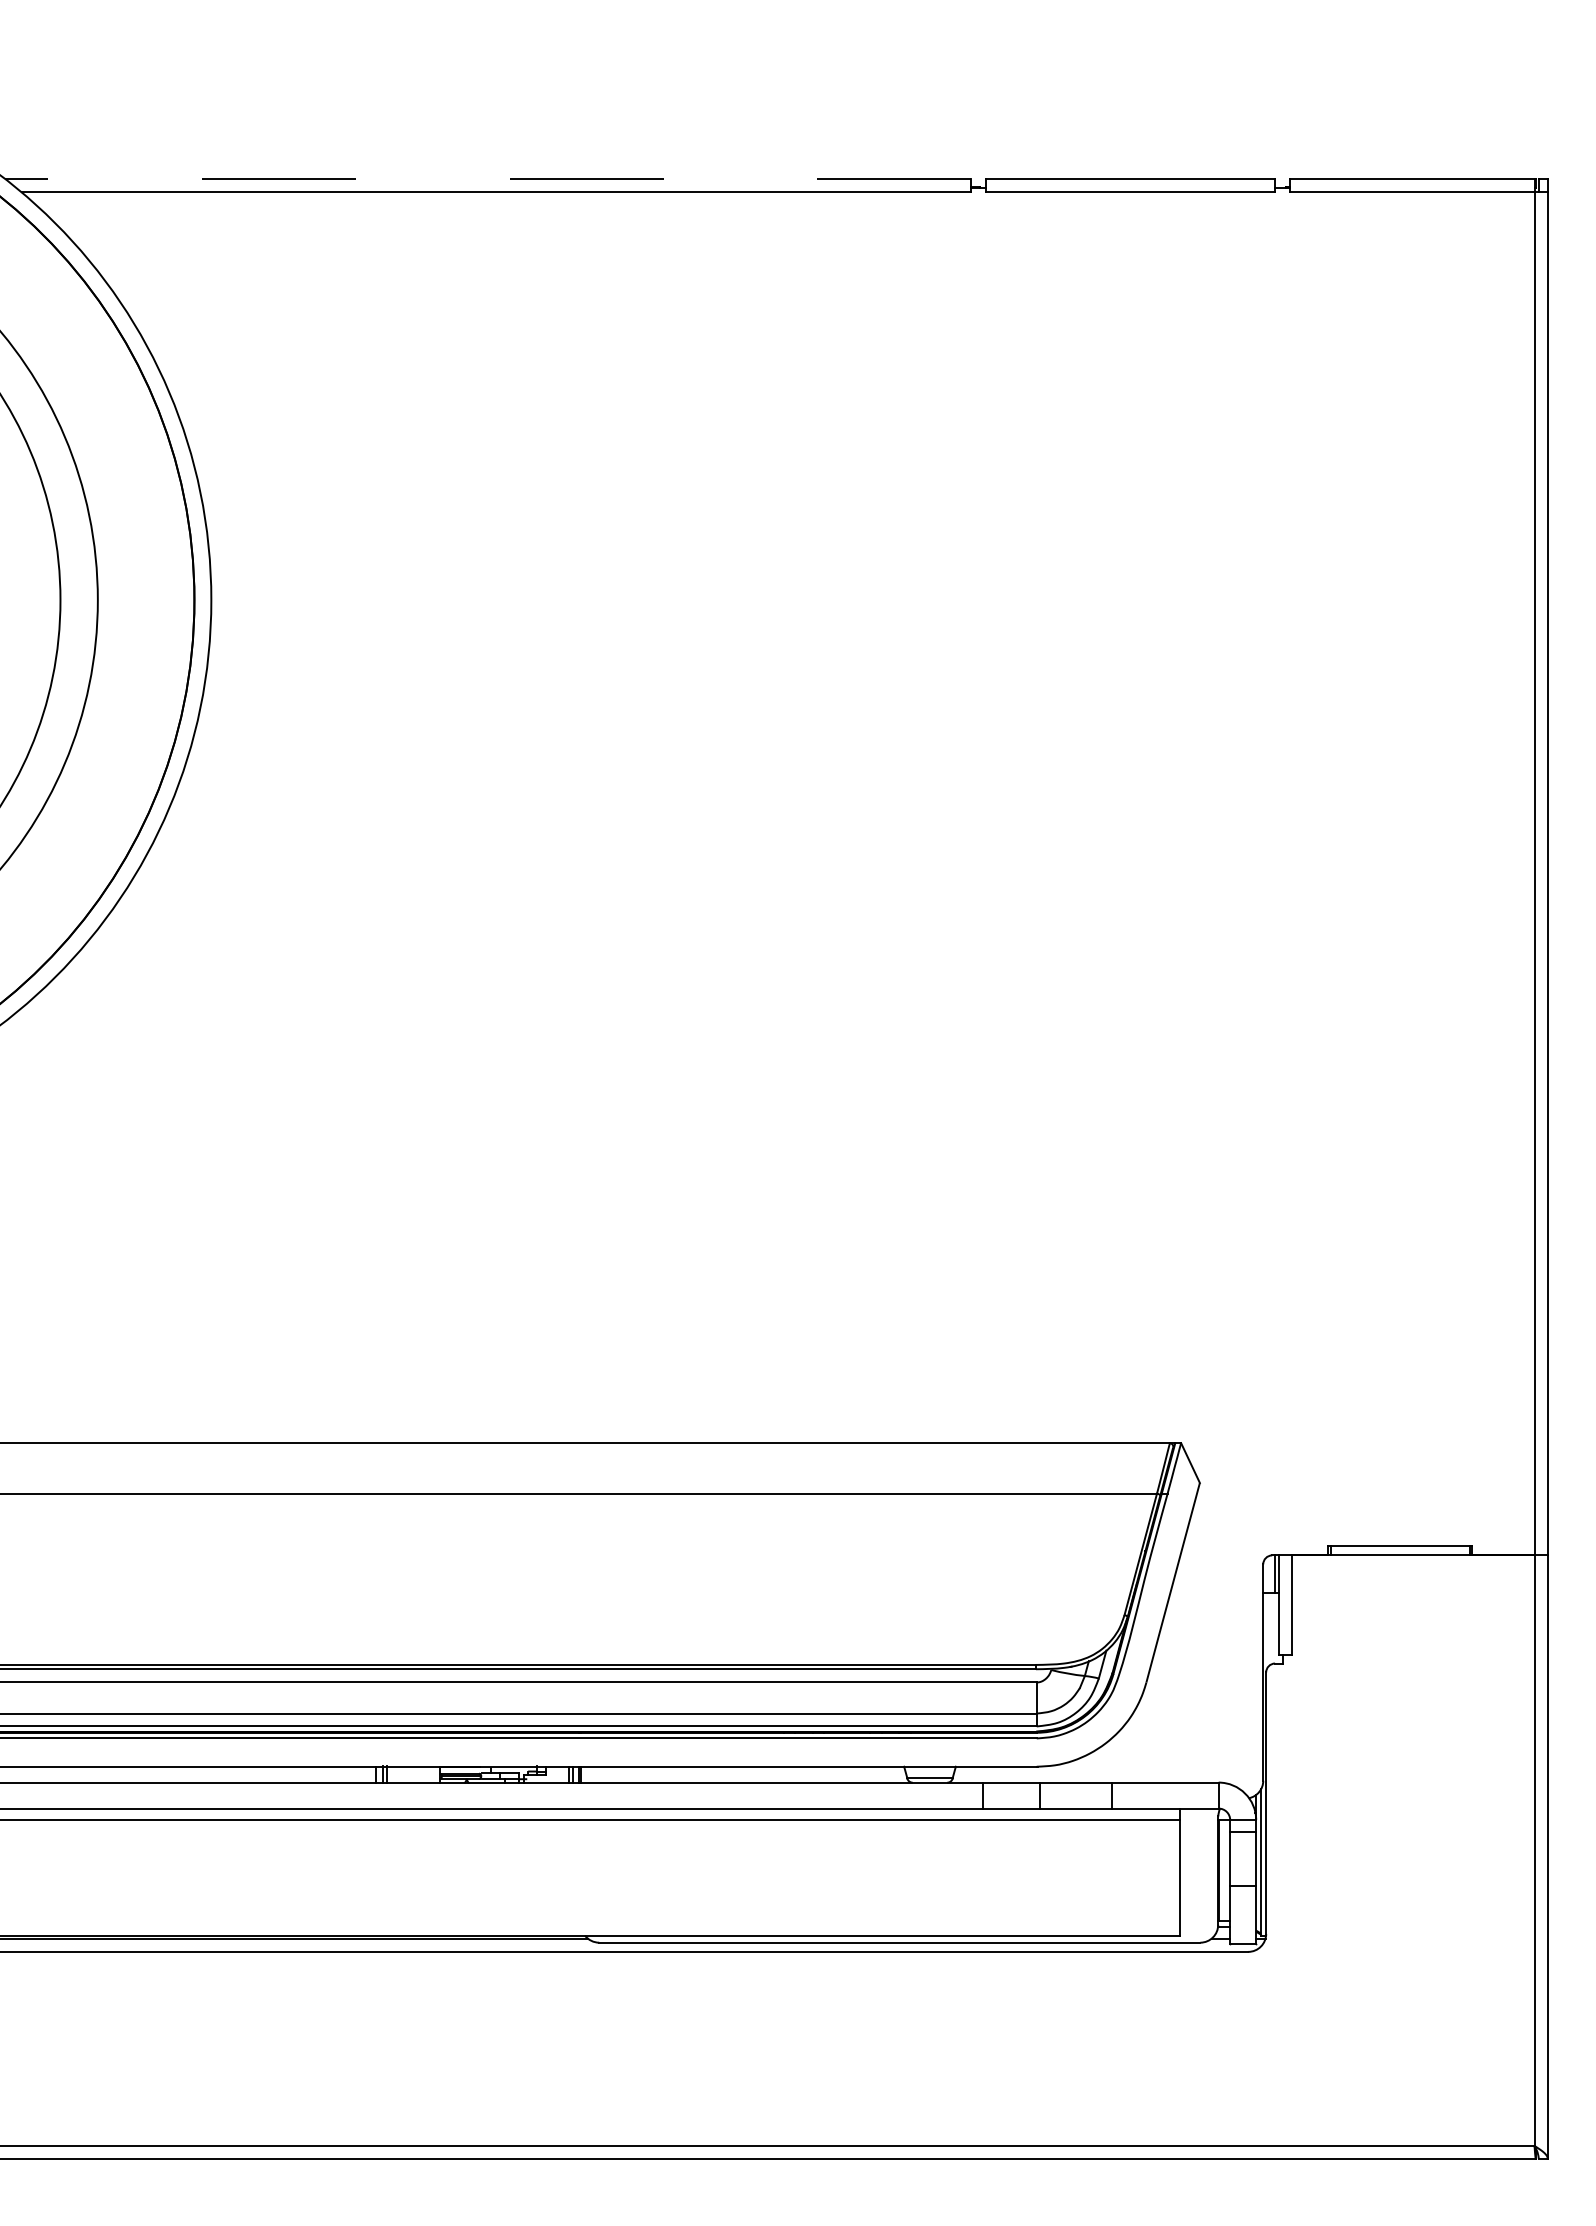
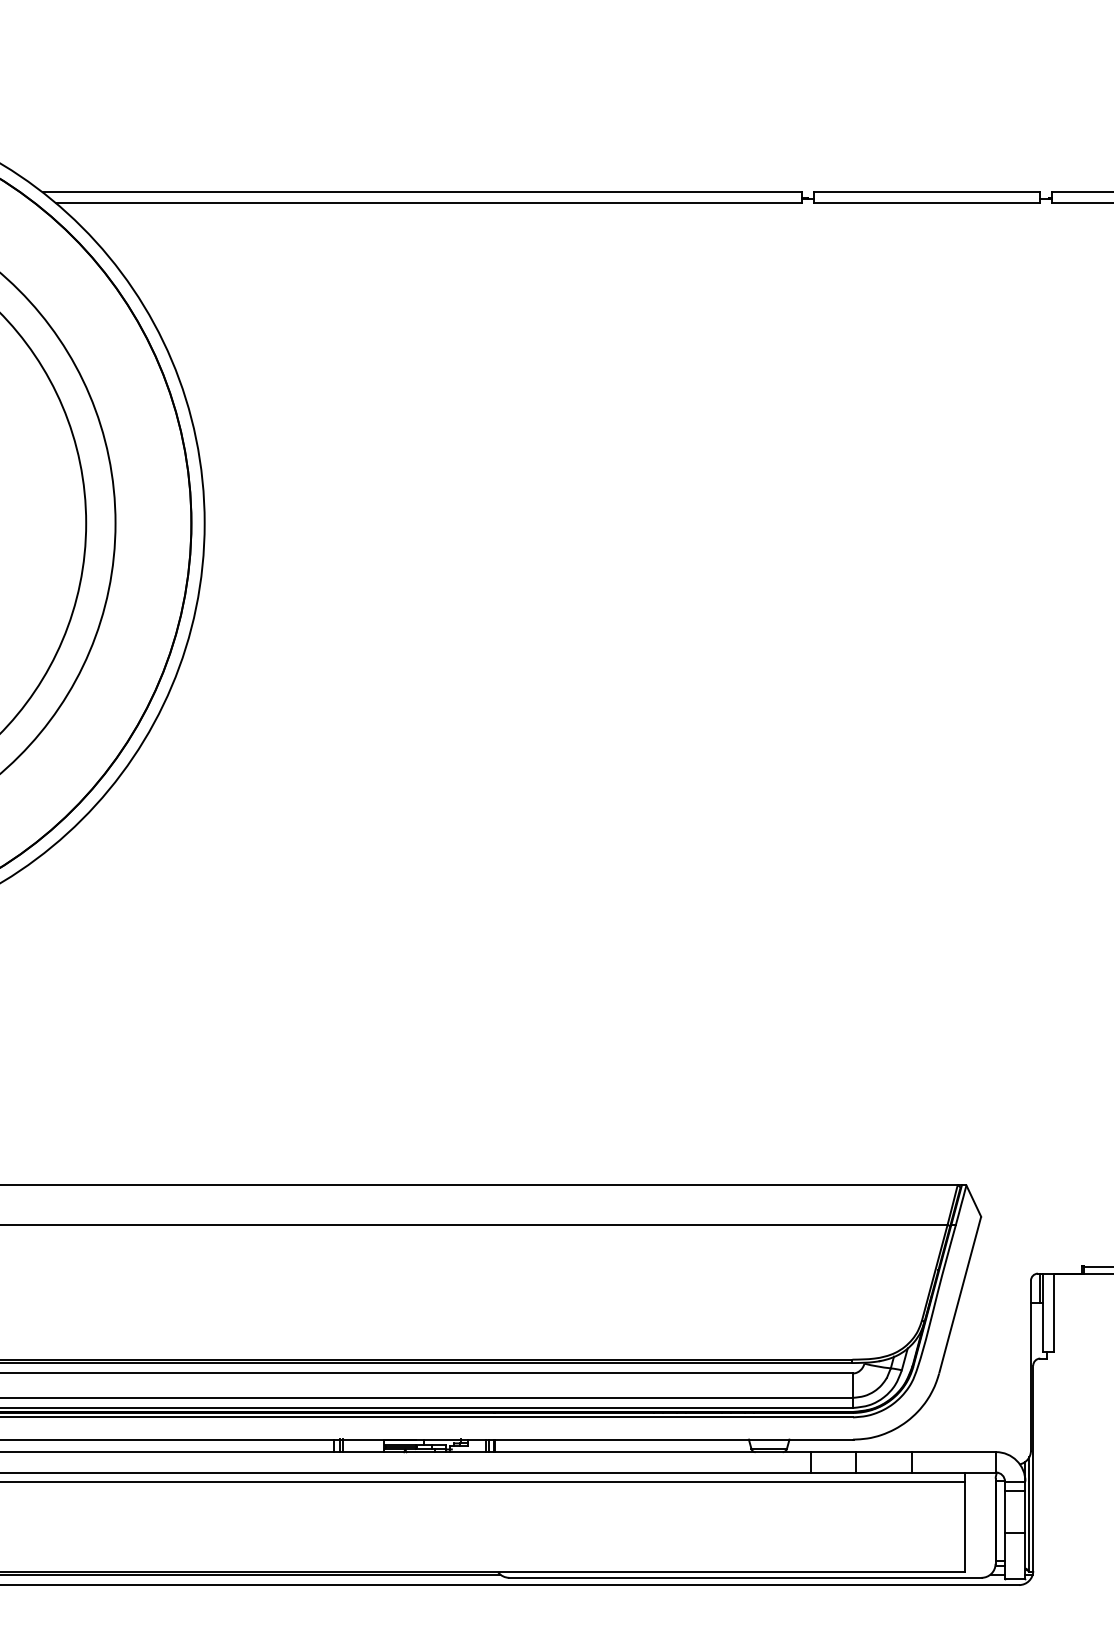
line: (487, 178) -> (421, 192), dashed -> solid

